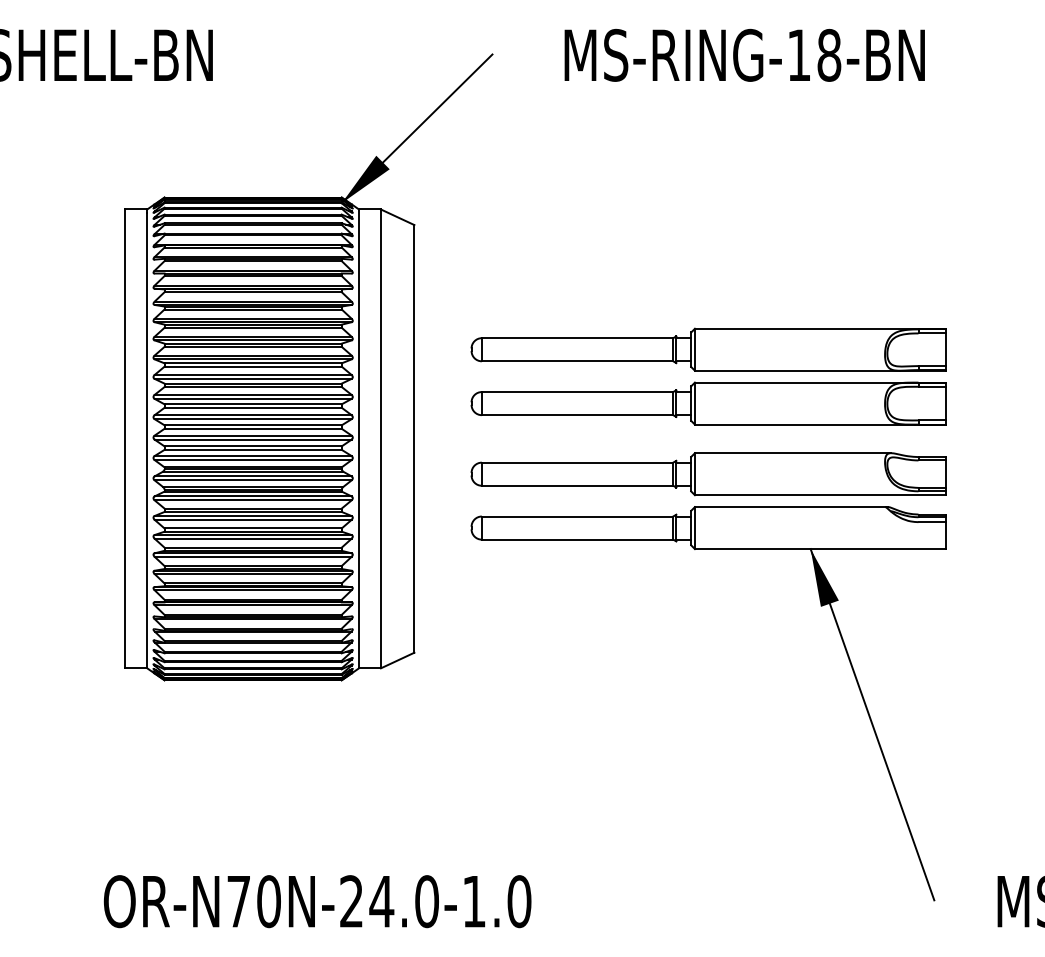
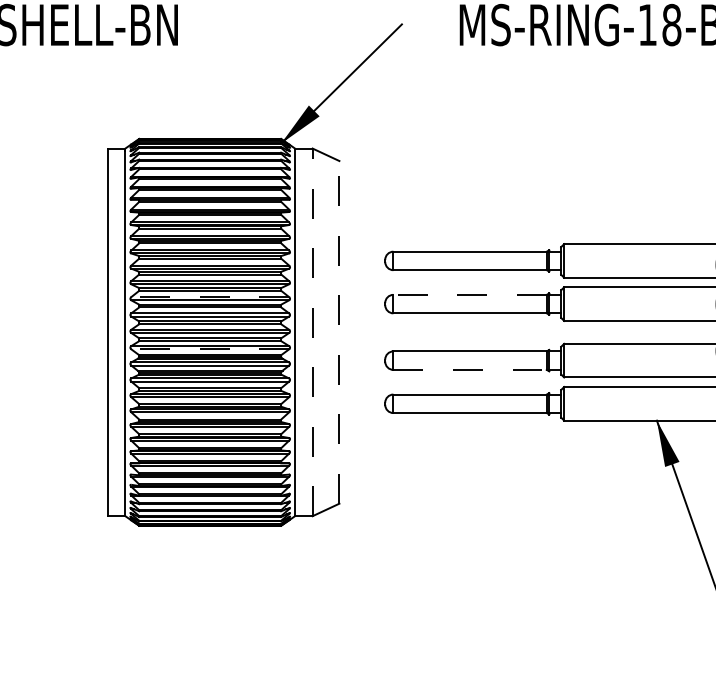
line: (577, 392) -> (470, 295), solid -> dashed
line: (252, 394) -> (209, 296), solid -> dashed
line: (380, 438) -> (312, 332), solid -> dashed
line: (414, 438) -> (339, 332), solid -> dashed
line: (252, 460) -> (209, 349), solid -> dashed
line: (577, 485) -> (470, 369), solid -> dashed

